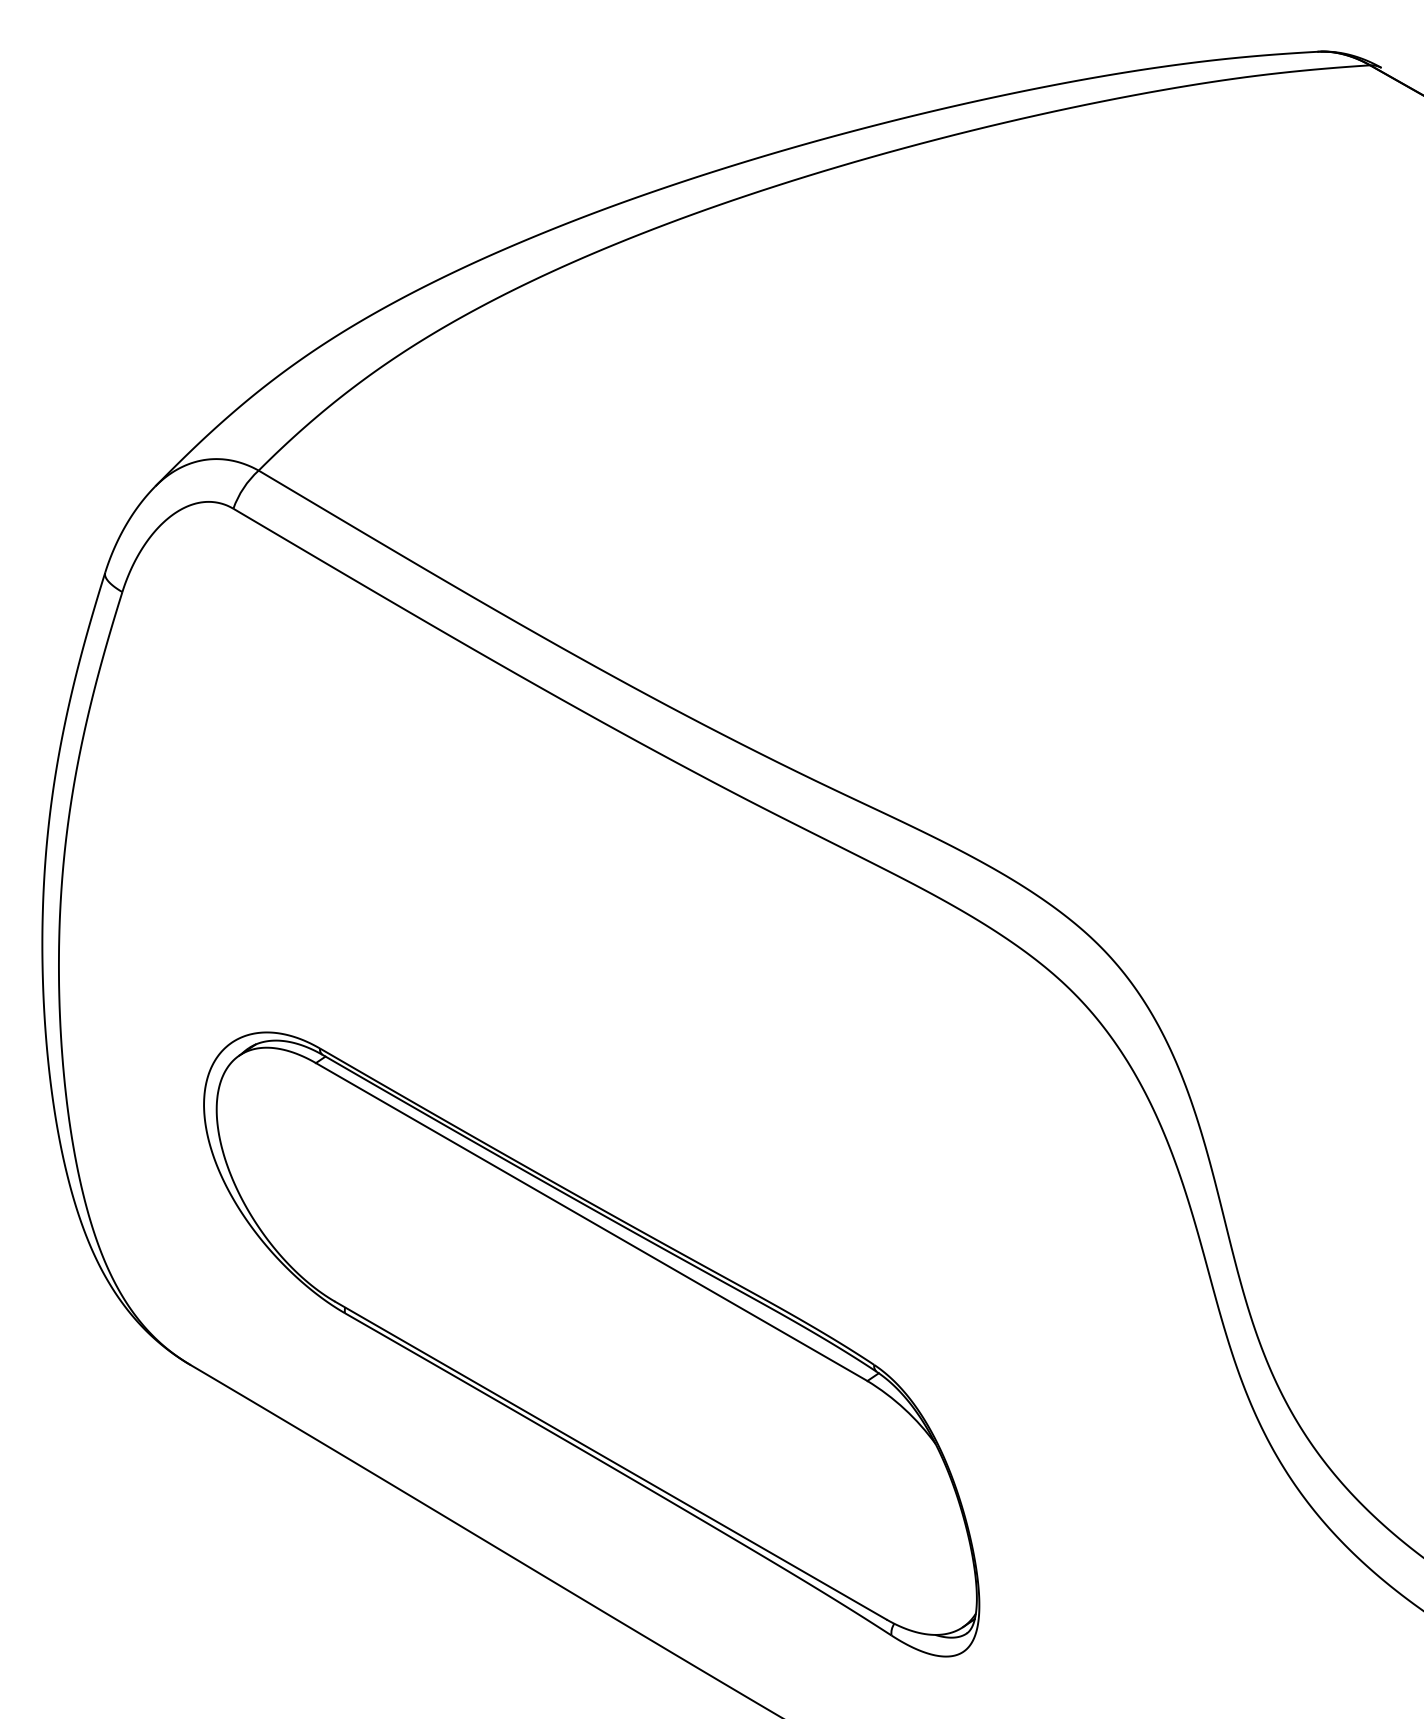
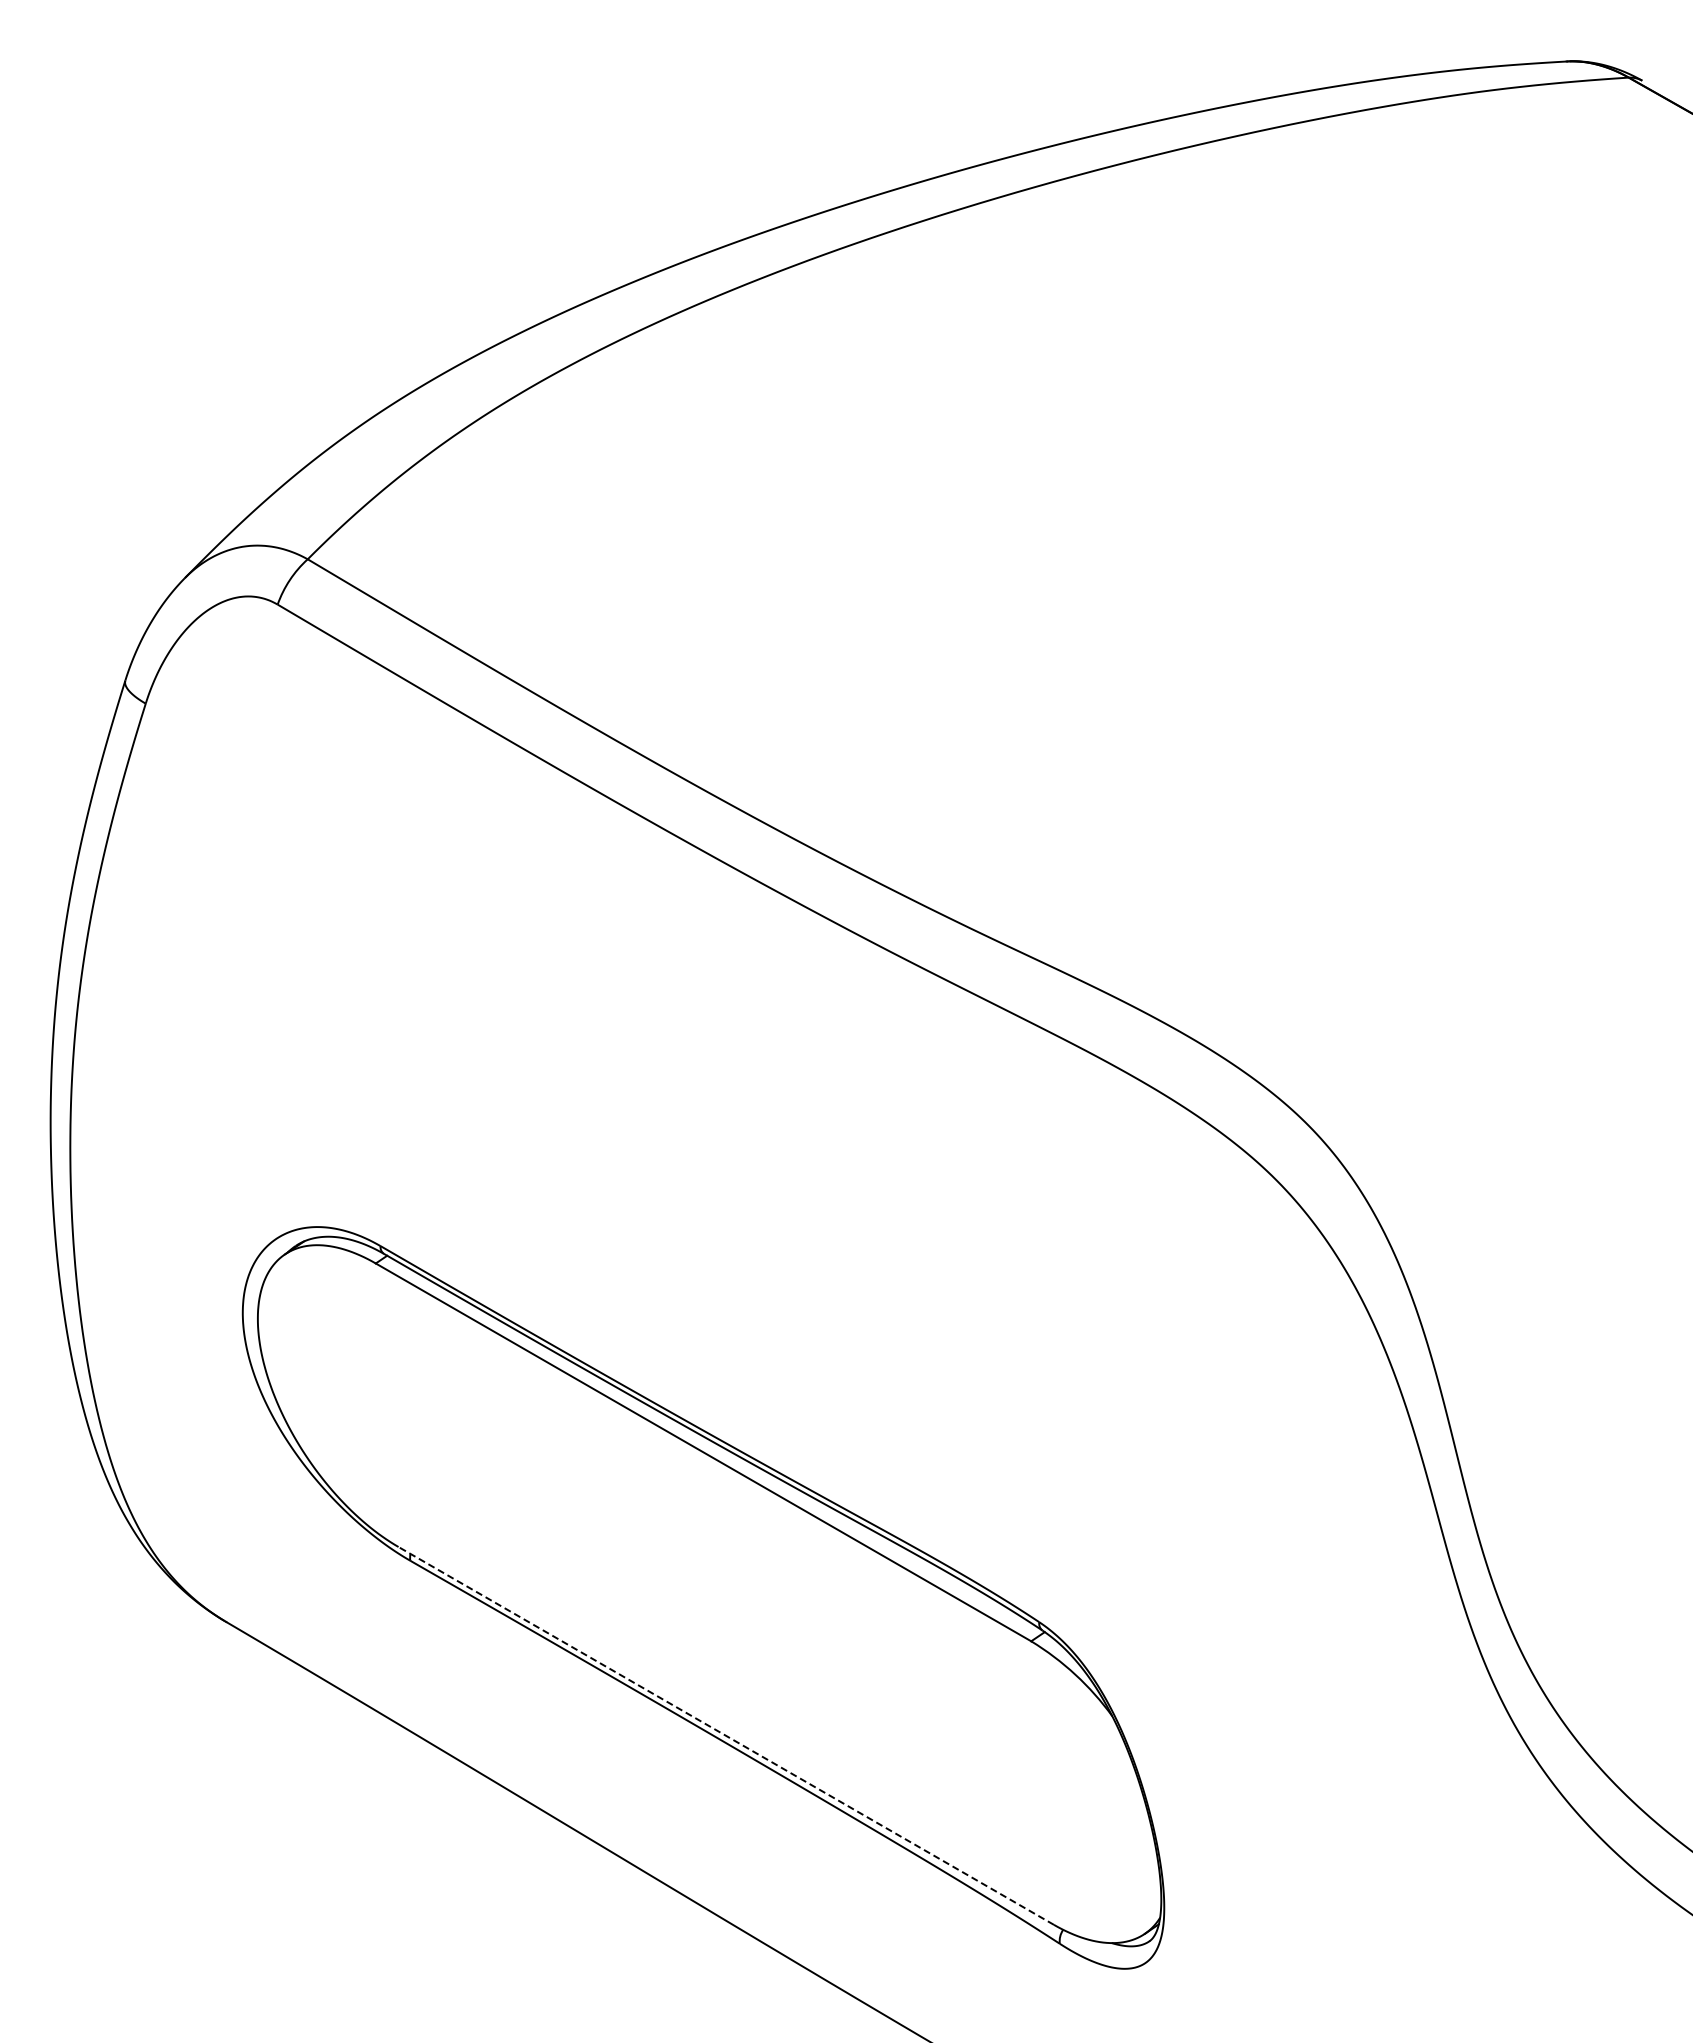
line: (610, 1460) -> (725, 1735), solid -> dashed

